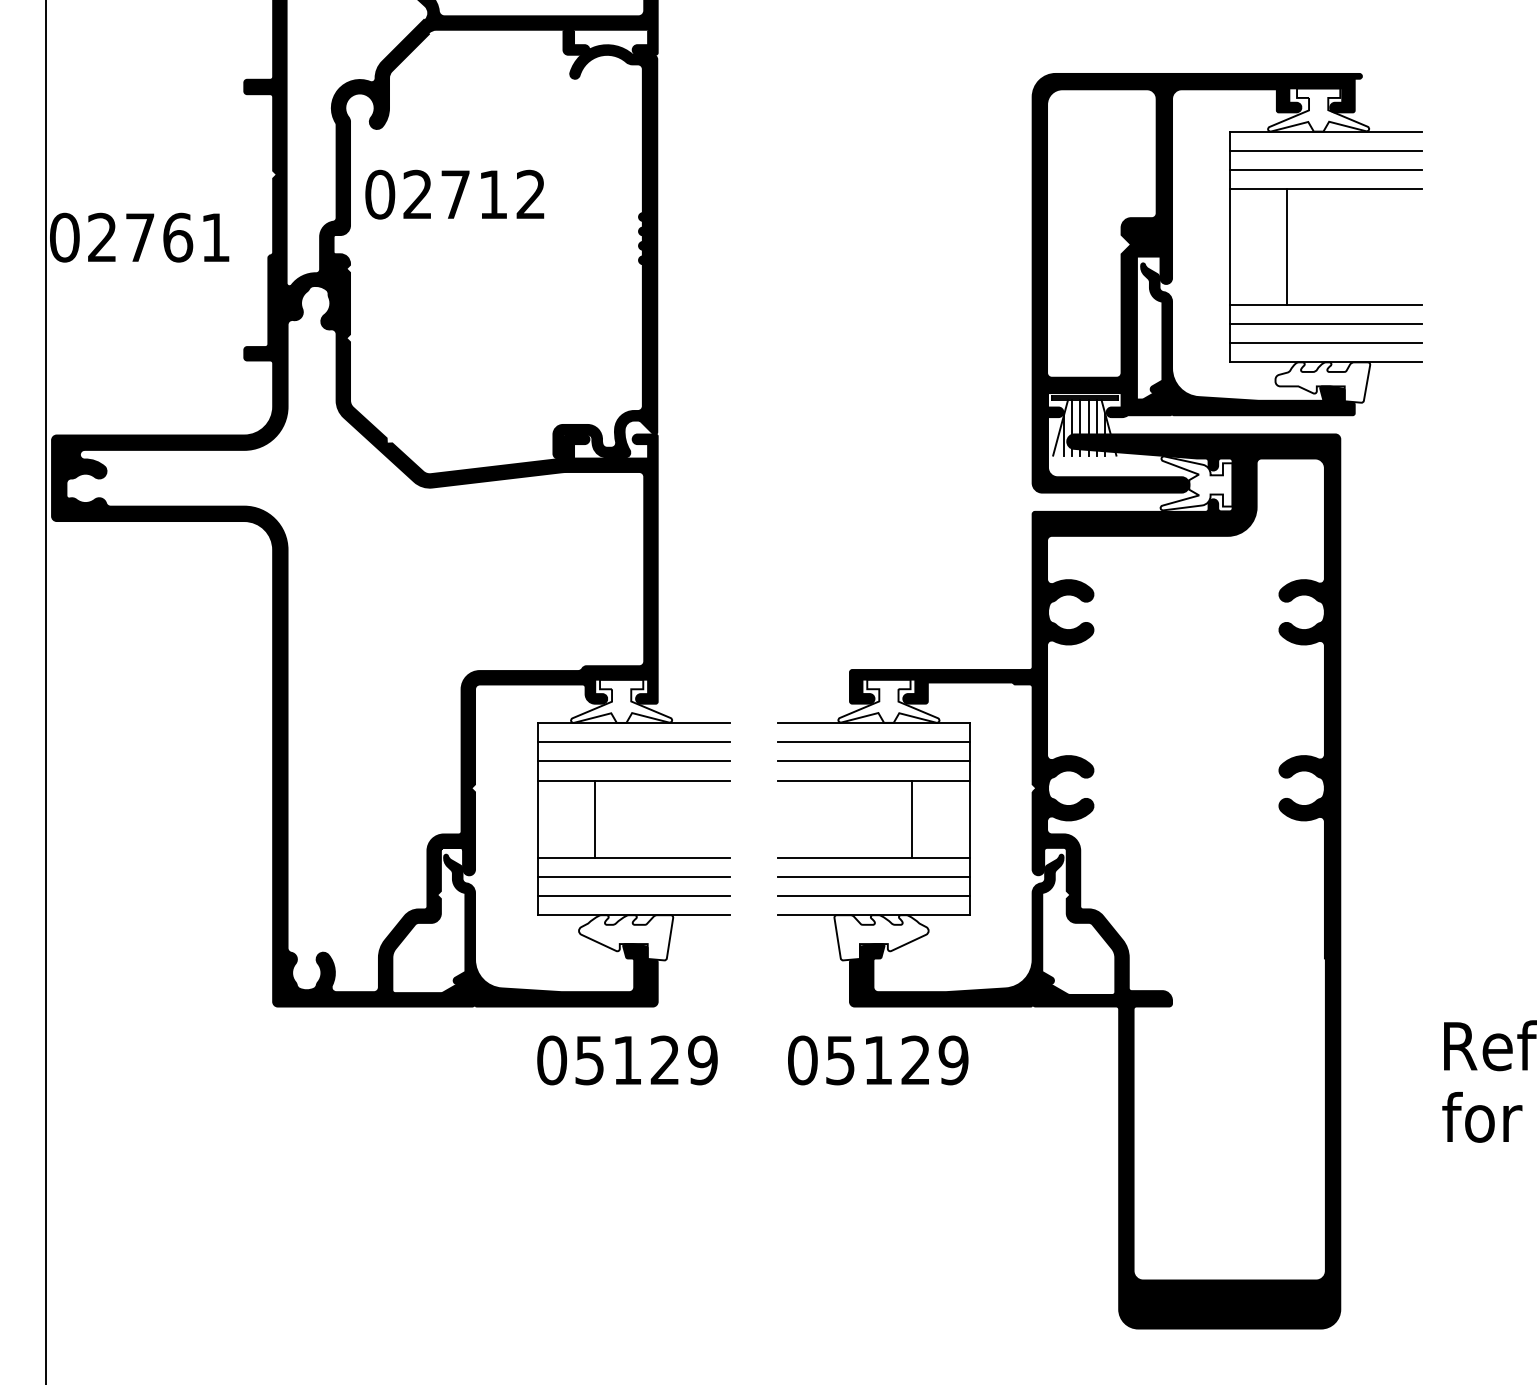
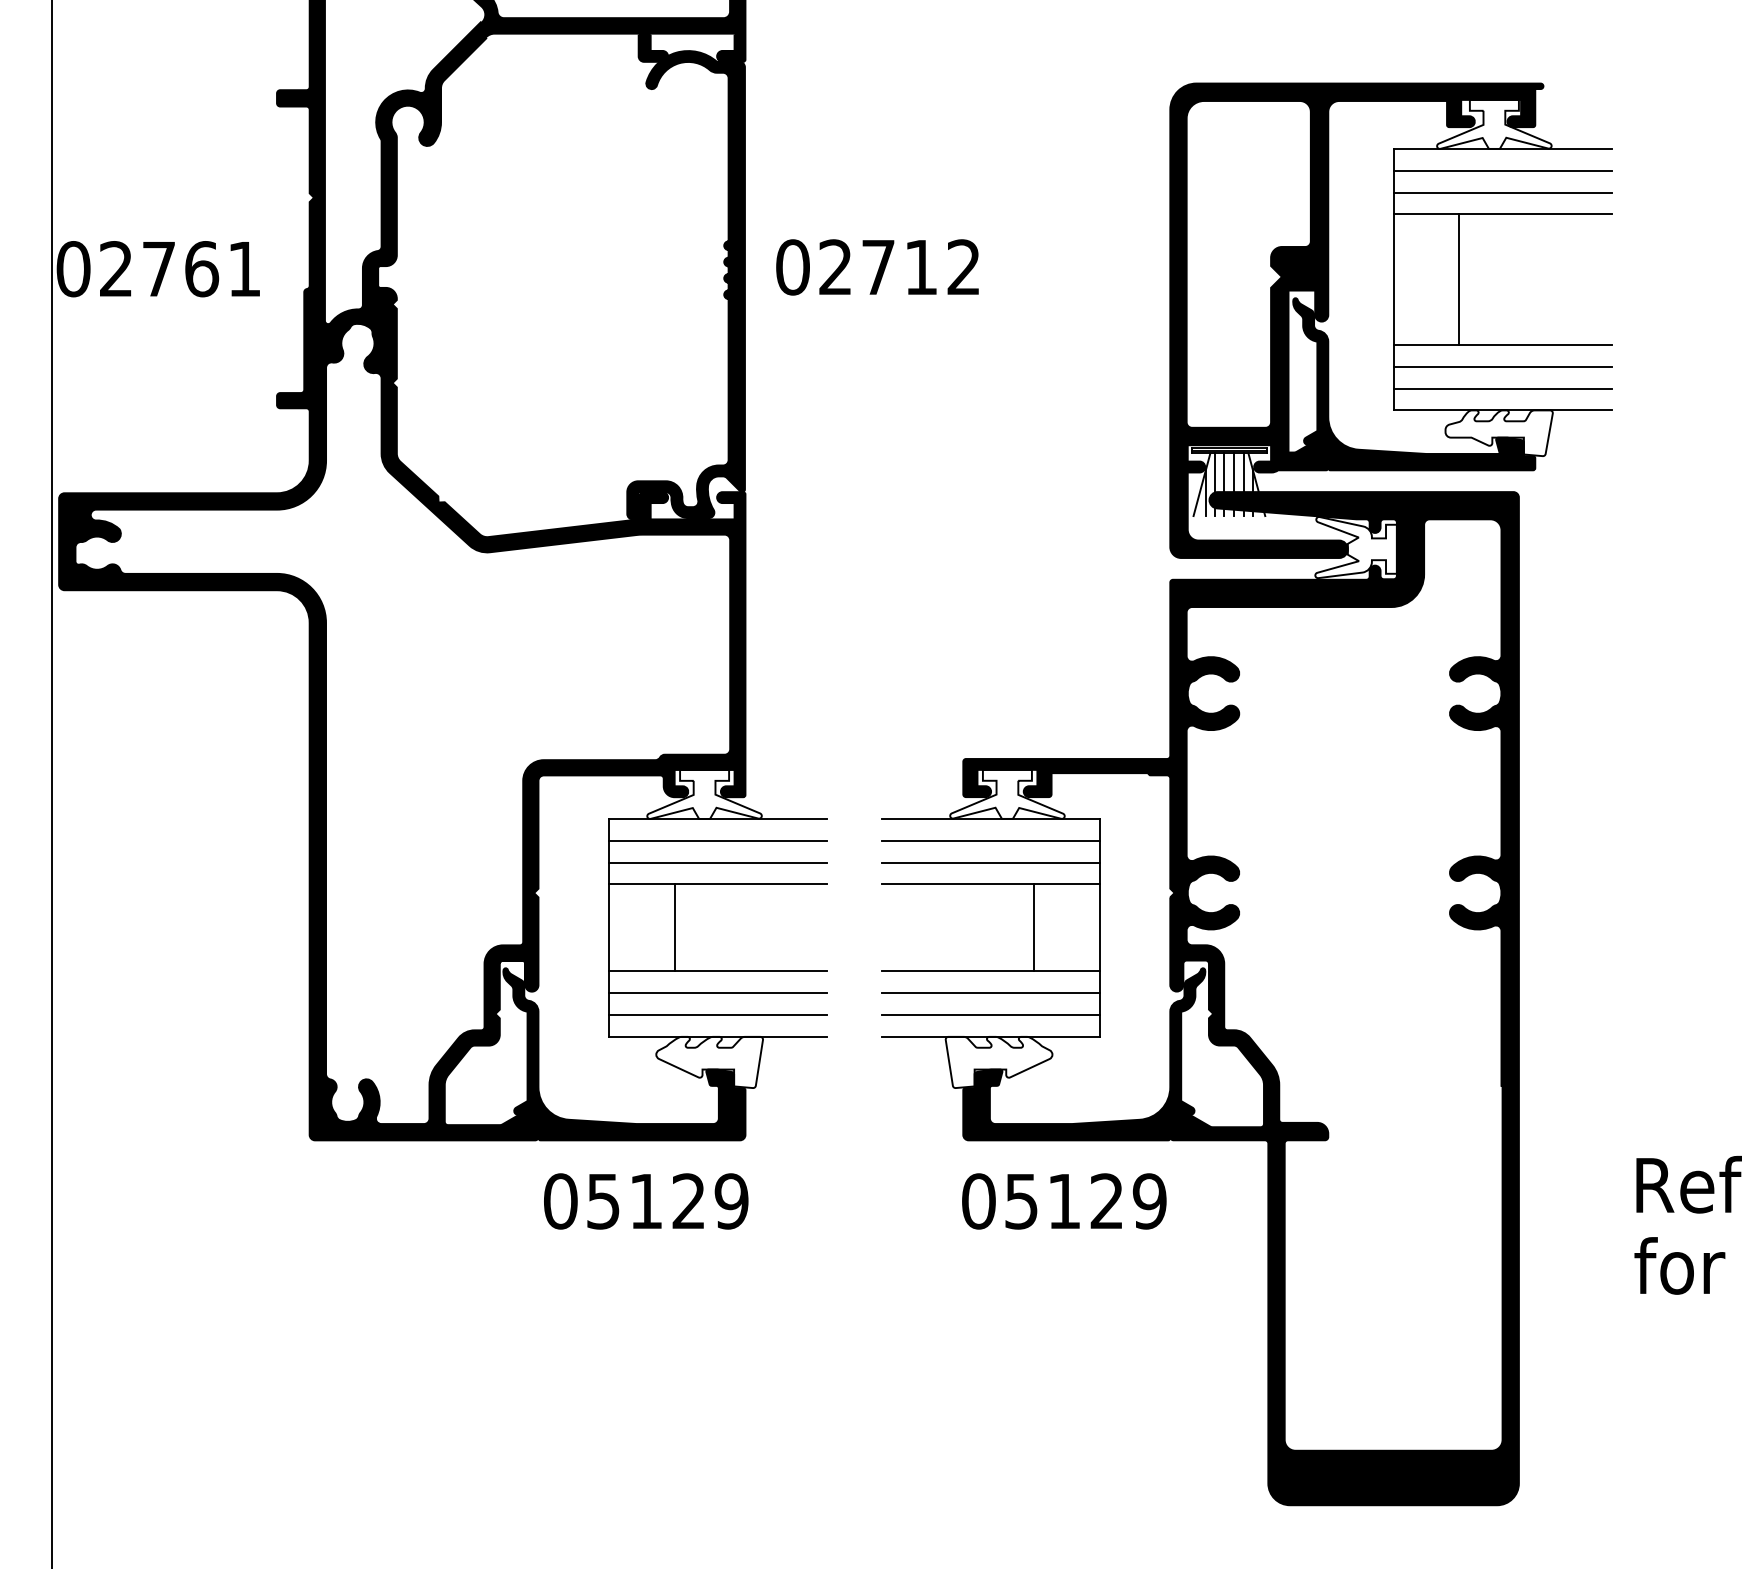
text: (454, 194) -> (877, 267), moved
text: (627, 1060) -> (646, 1201), moved
text: (878, 1060) -> (1064, 1201), moved

